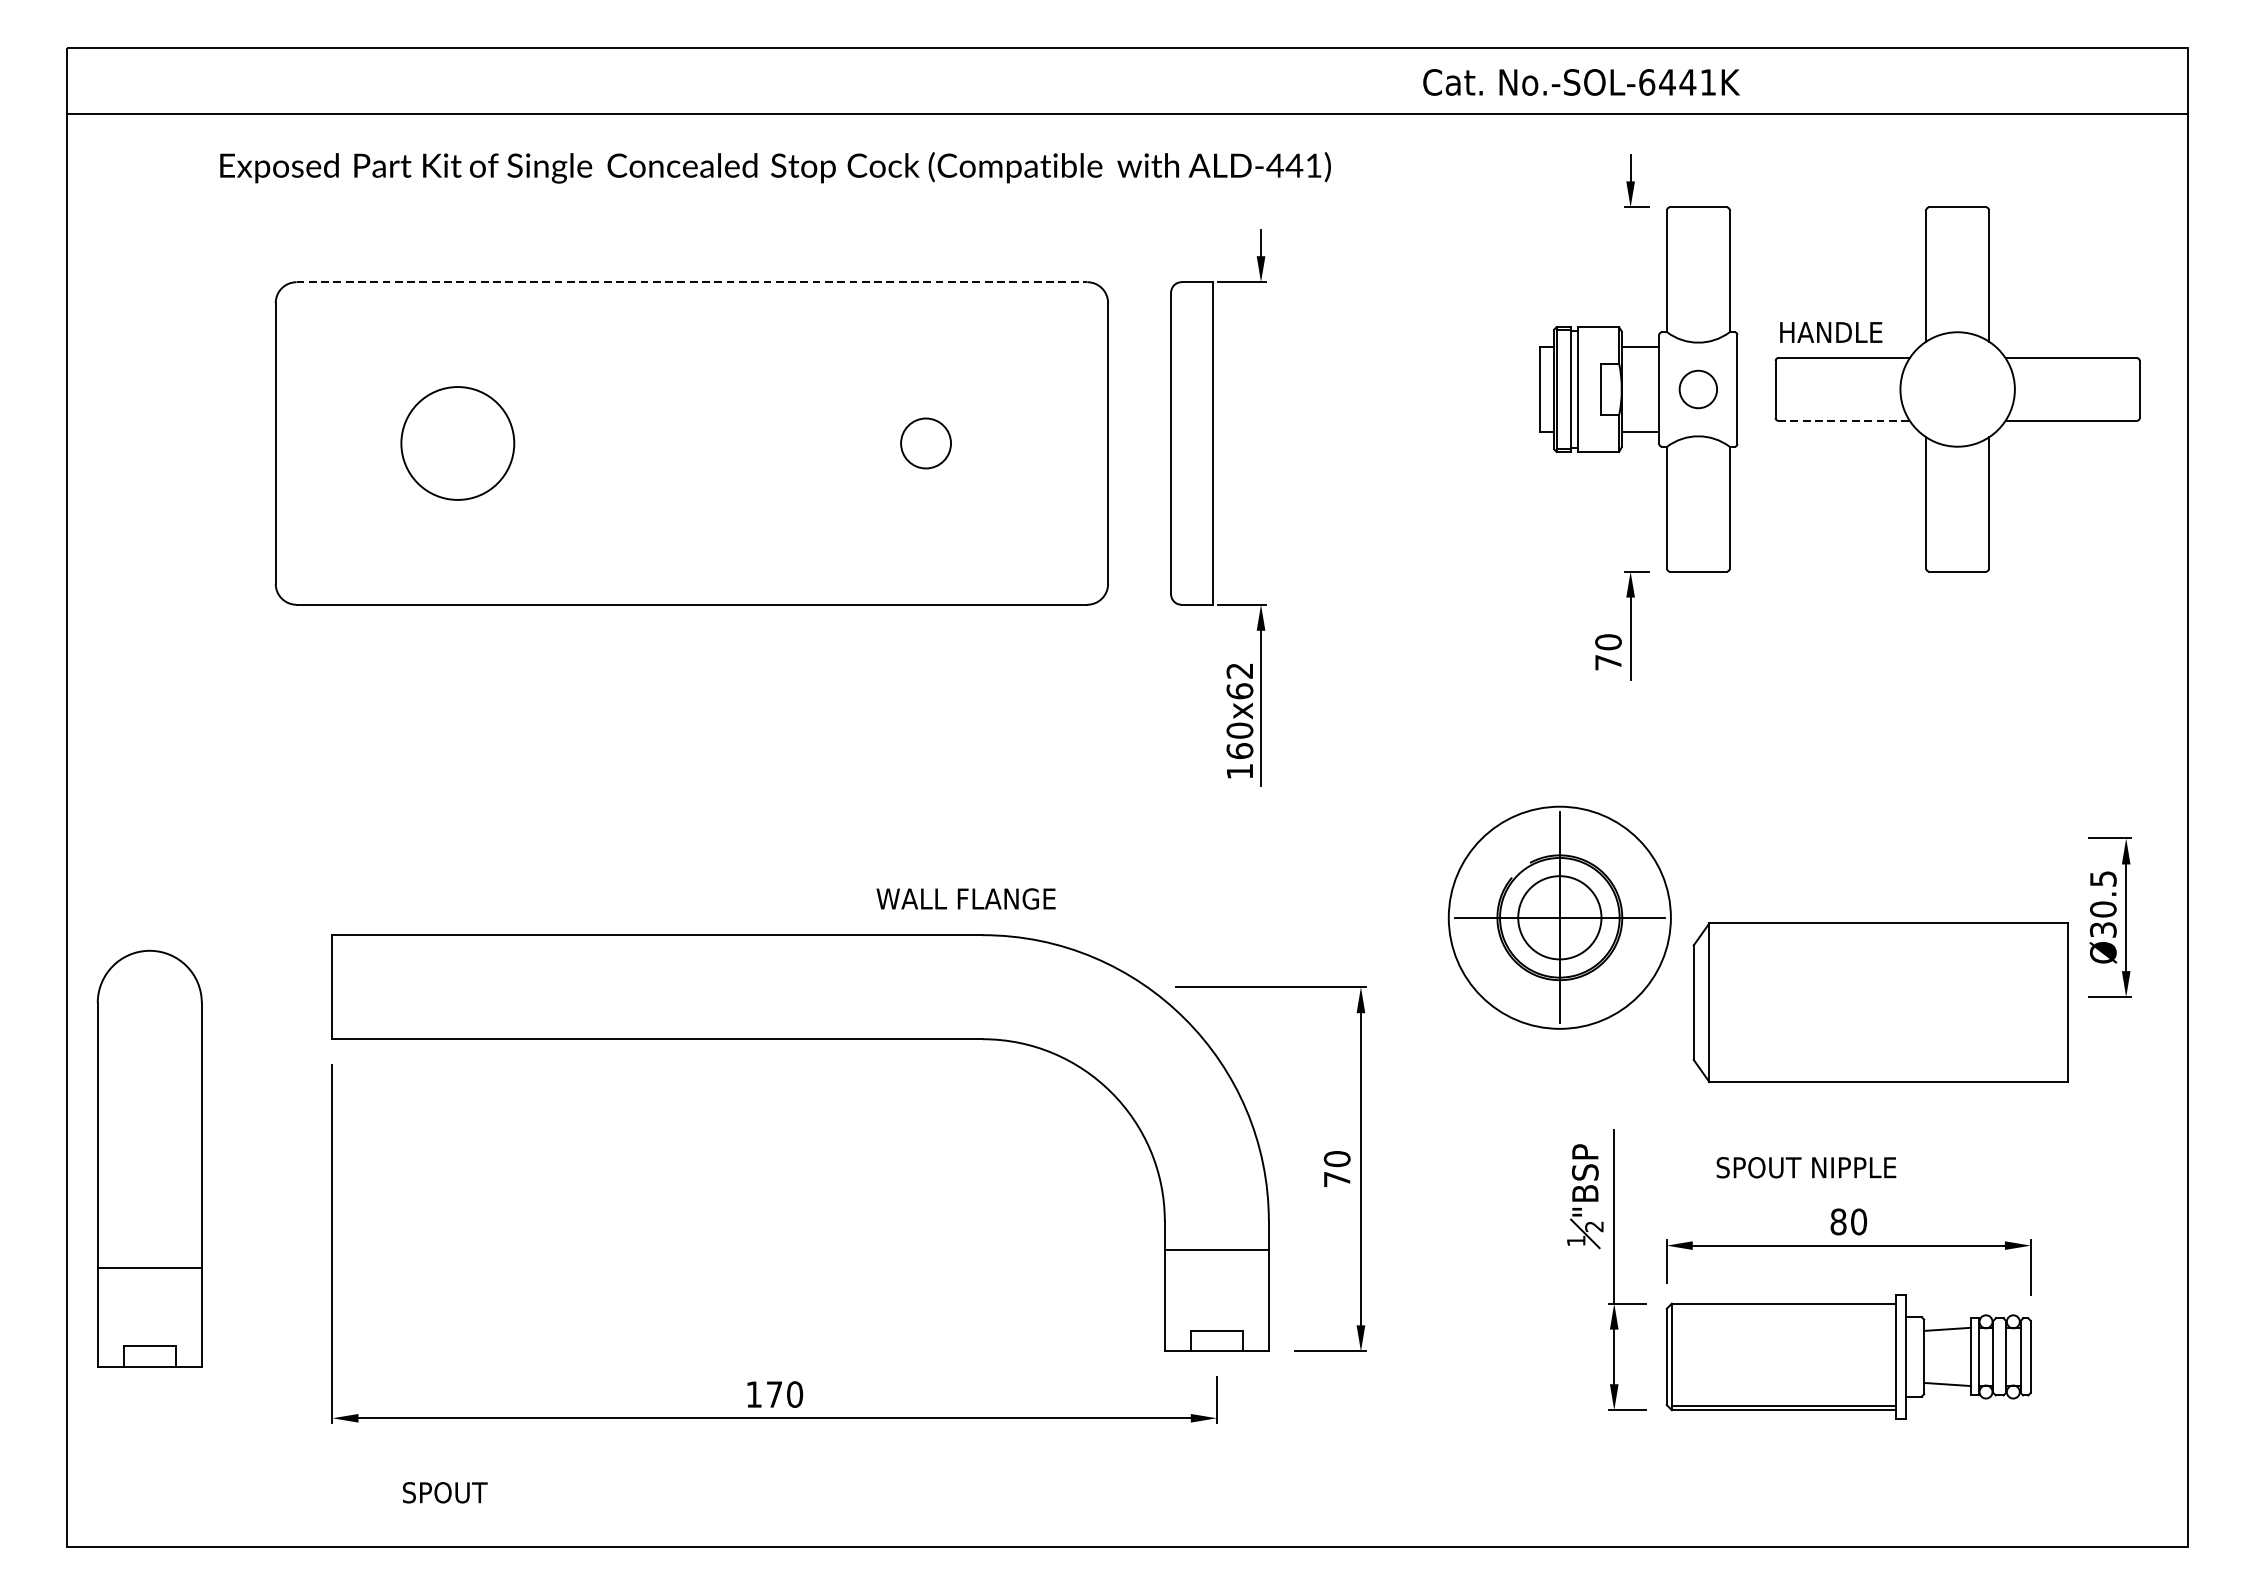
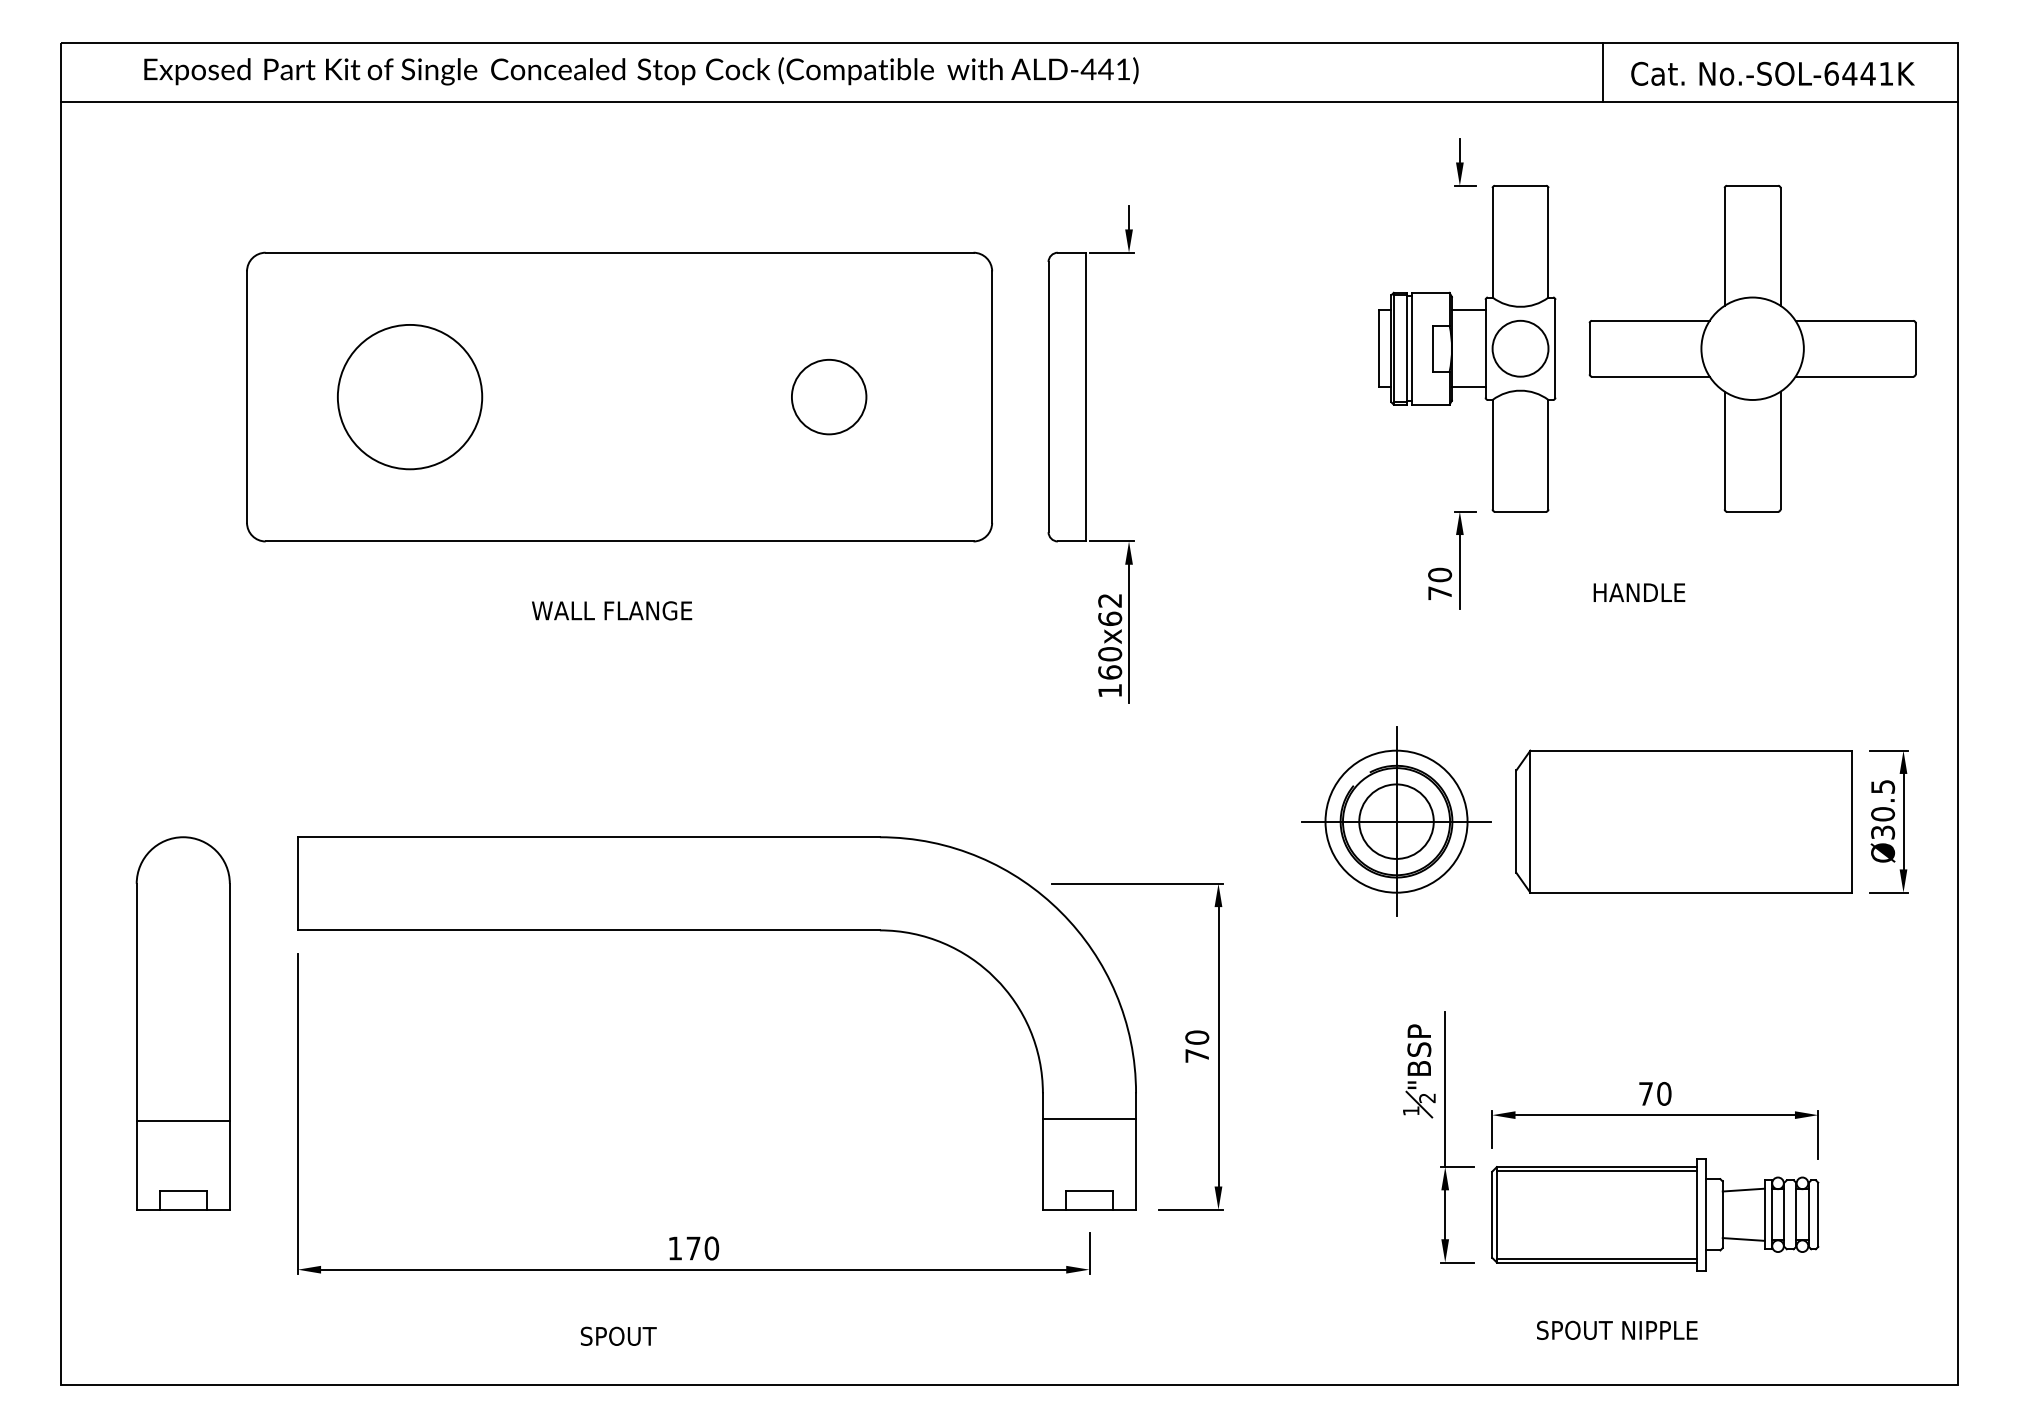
line: (1791, 80) -> (1603, 72), added
text: (1581, 81) -> (1772, 73), moved
text: (775, 168) -> (641, 71), moved
line: (691, 281) -> (619, 252), dashed -> solid
text: (1831, 332) -> (1639, 592), moved
circle: (1698, 389) -> (1520, 348), size x1.67
line: (1843, 420) -> (1650, 376), dashed -> solid
circle: (457, 442) -> (409, 396), size x1.43
circle: (925, 442) -> (828, 396), size x1.67
text: (966, 898) -> (612, 610), moved
circle: (1559, 917) -> (1396, 821), size x0.71
part: (1880, 1002) -> (1683, 821), moved
part: (148, 1158) -> (182, 1023), moved
text: (1806, 1166) -> (1617, 1329), moved
text: (1839, 1221) -> (1646, 1093), 80 -> 70
line: (1783, 1307) -> (1596, 1170), added
text: (444, 1491) -> (618, 1335), moved

